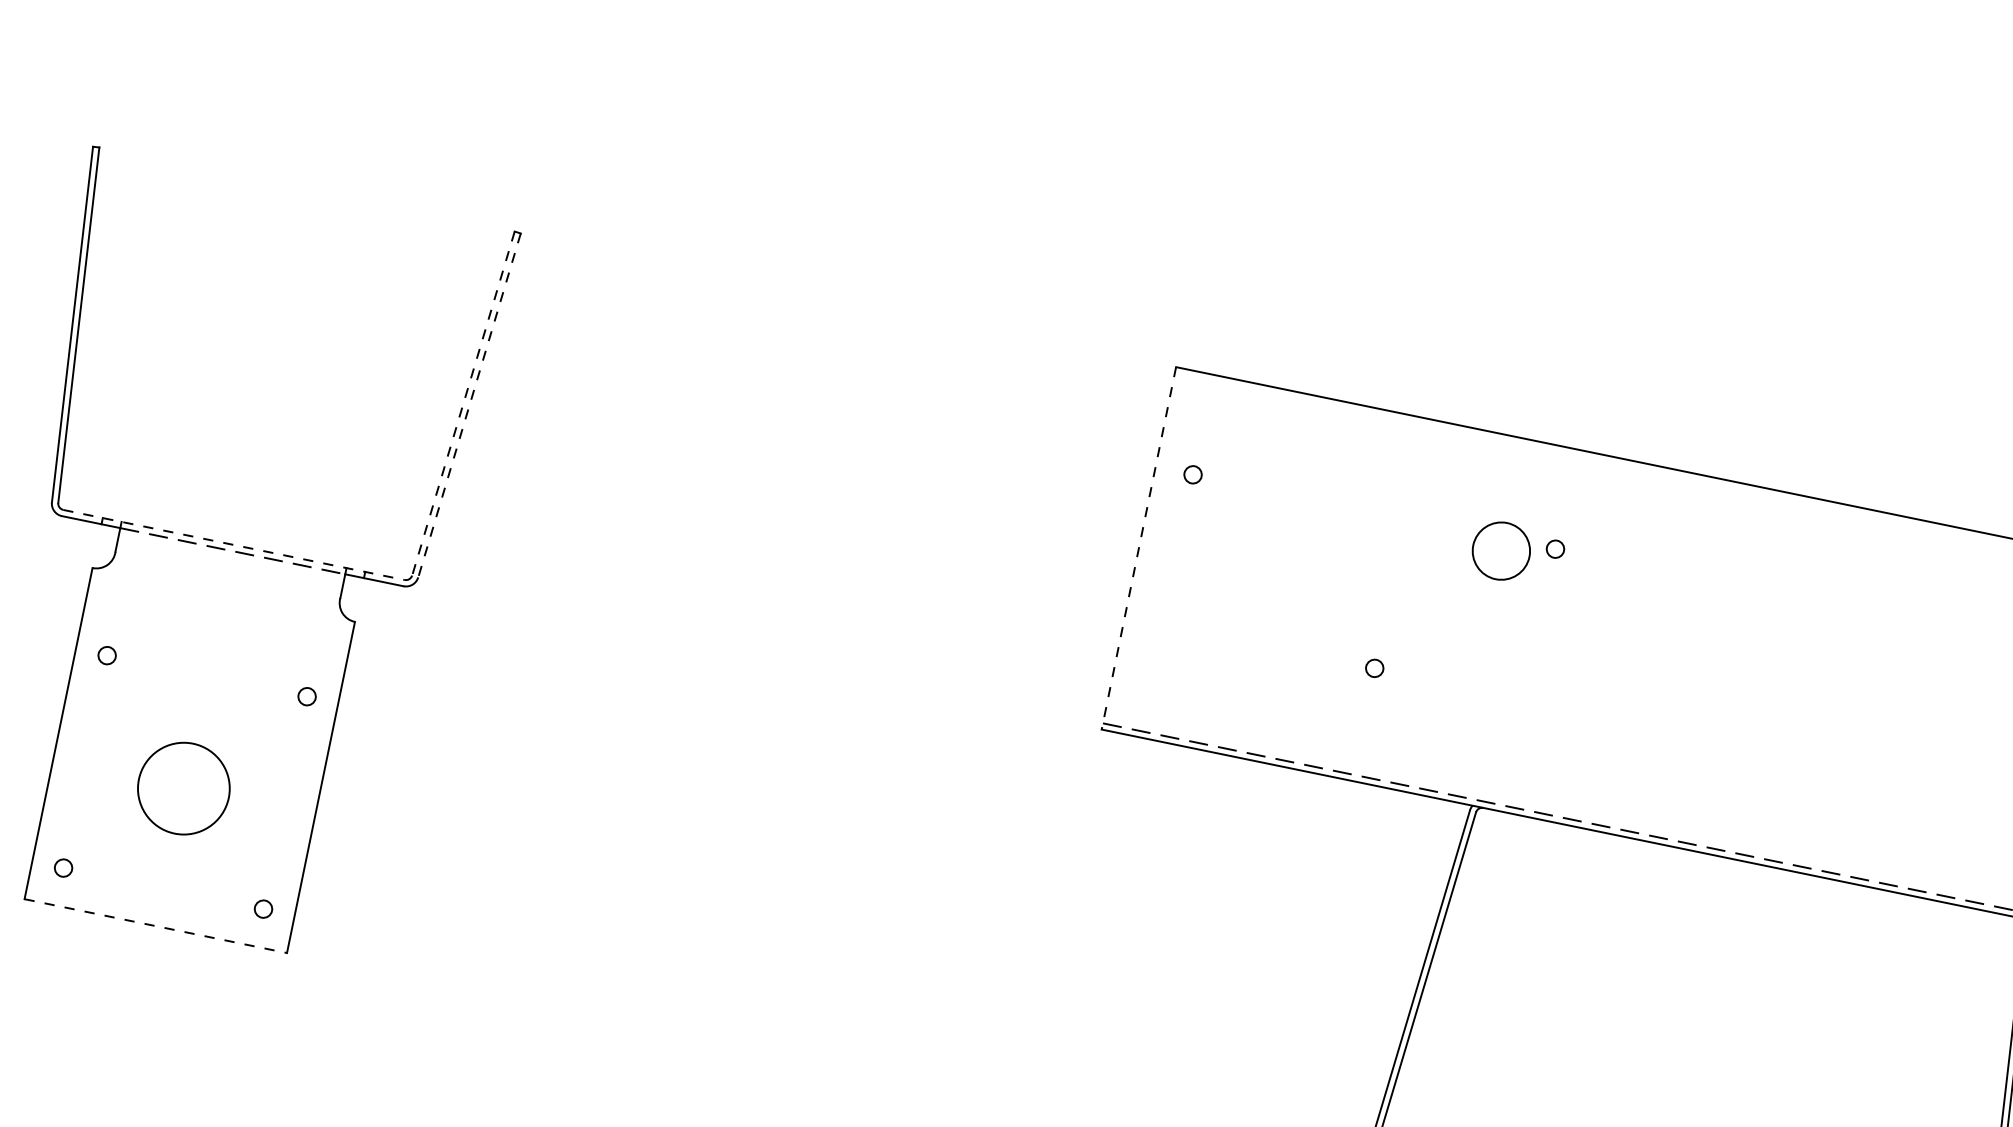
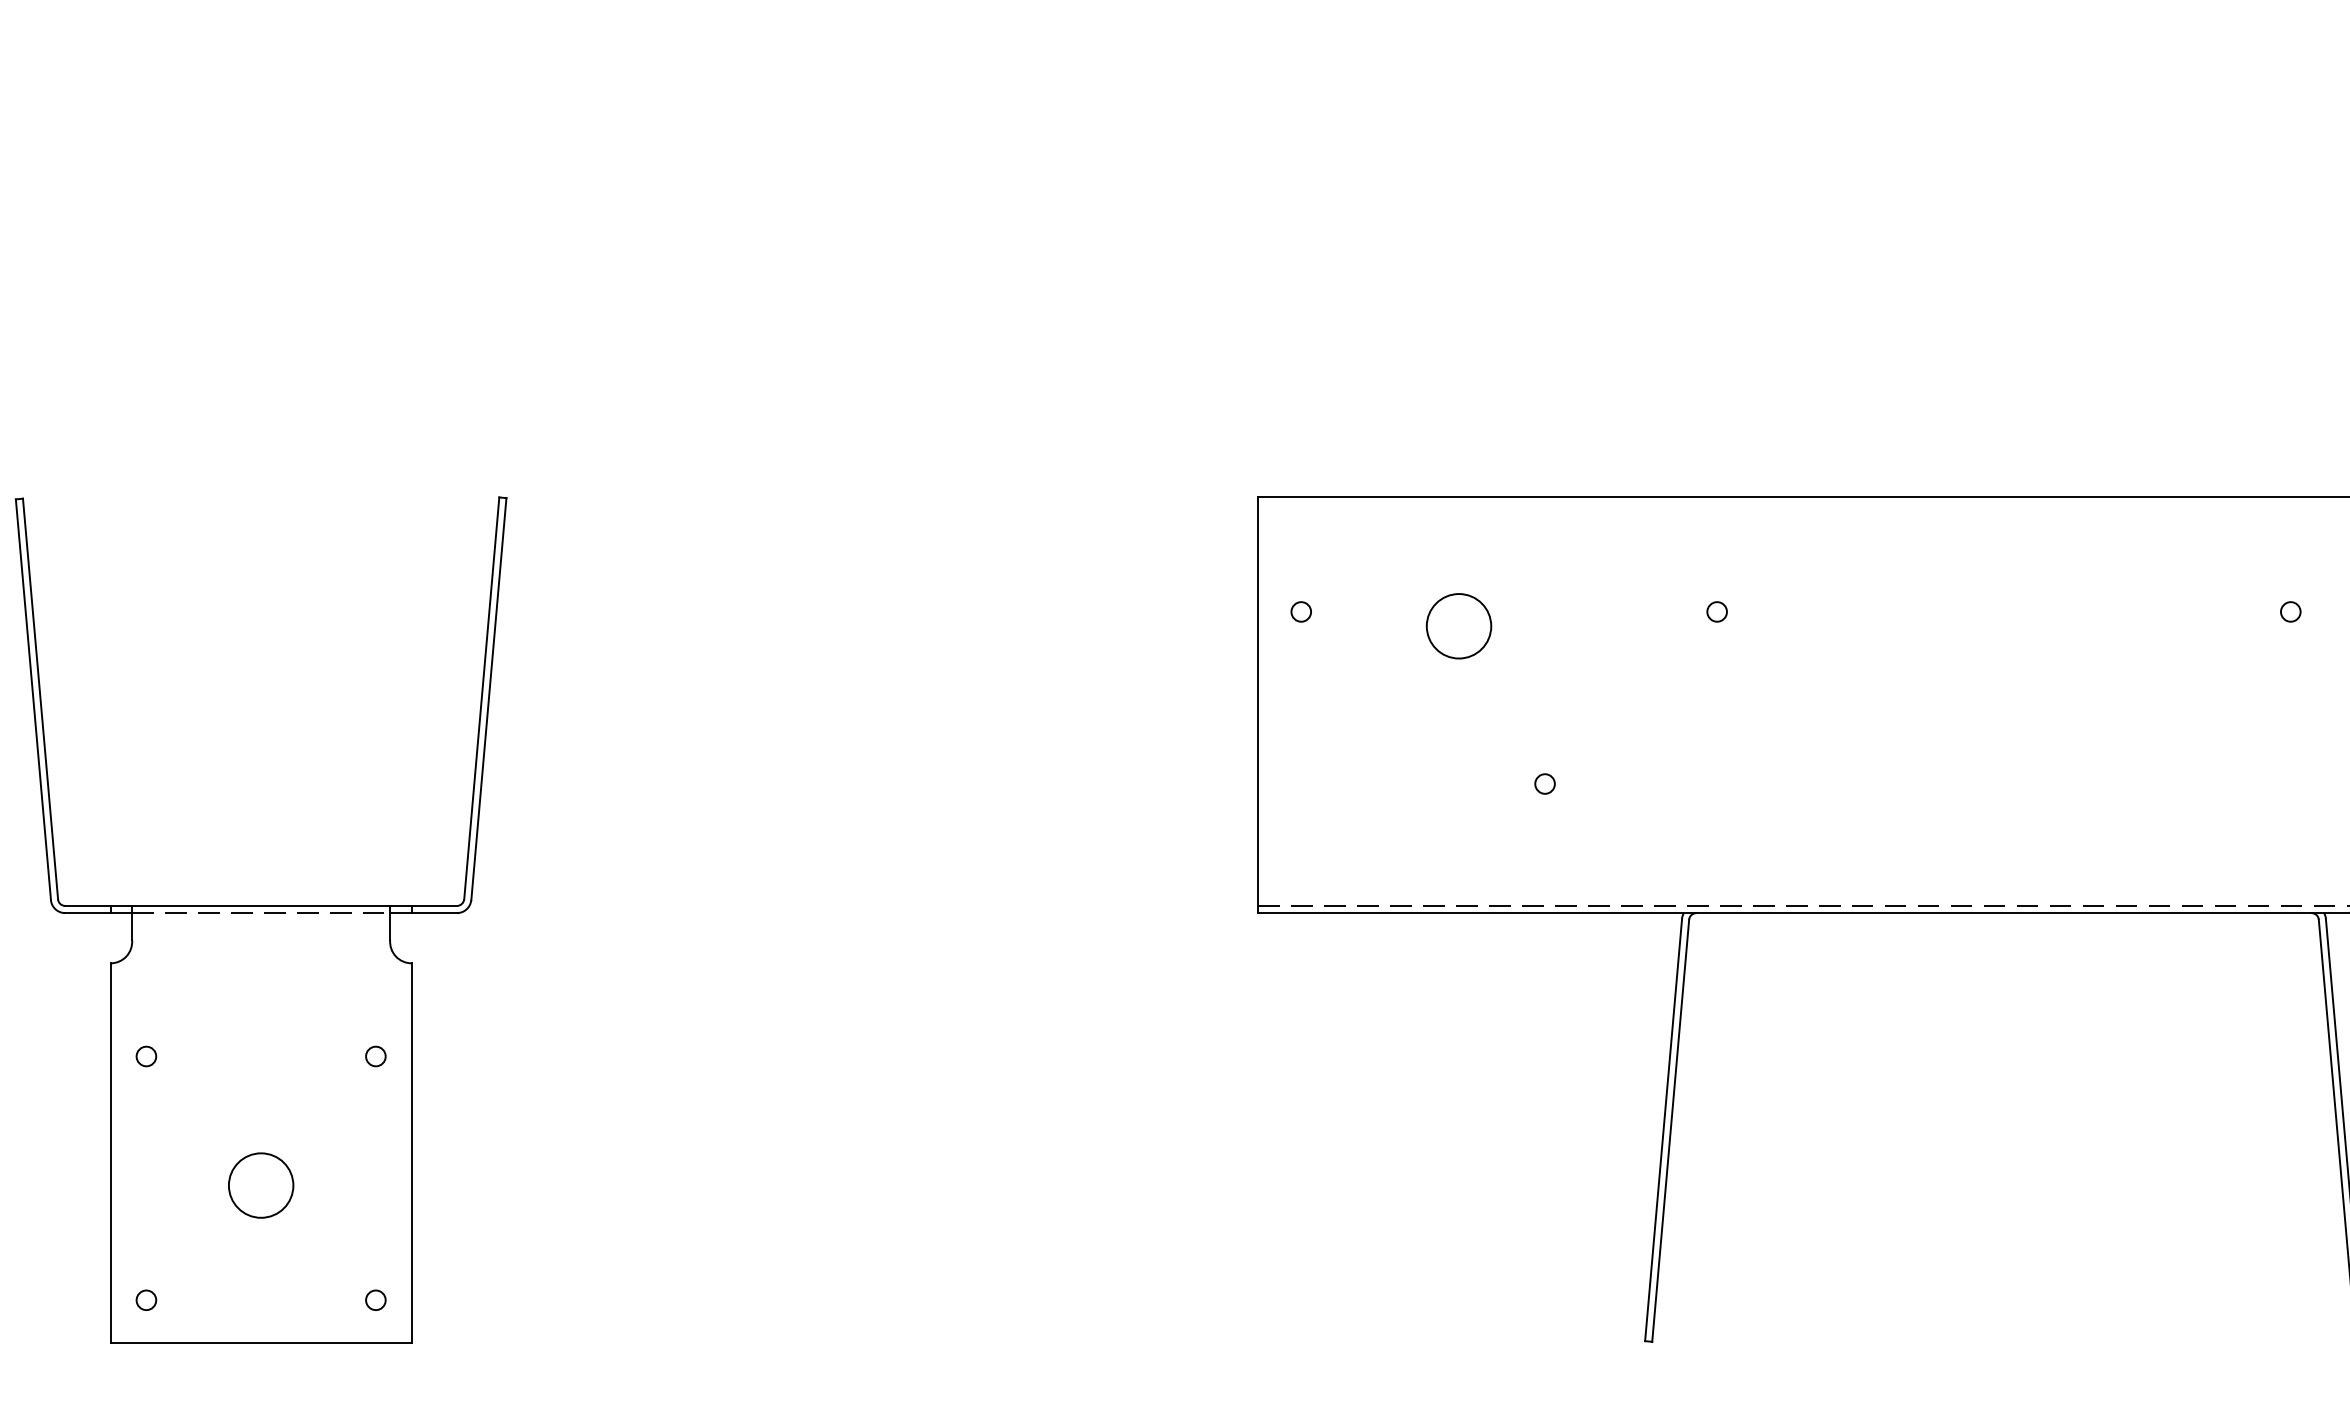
line: (463, 403) -> (481, 698), dashed -> solid
line: (469, 405) -> (488, 699), dashed -> solid
line: (234, 544) -> (261, 905), dashed -> solid
line: (1139, 548) -> (1258, 705), dashed -> solid
circle: (1500, 551) -> (1458, 626), moved
circle: (184, 788) -> (261, 1185), size x0.62
line: (156, 926) -> (261, 1343), dashed -> solid

